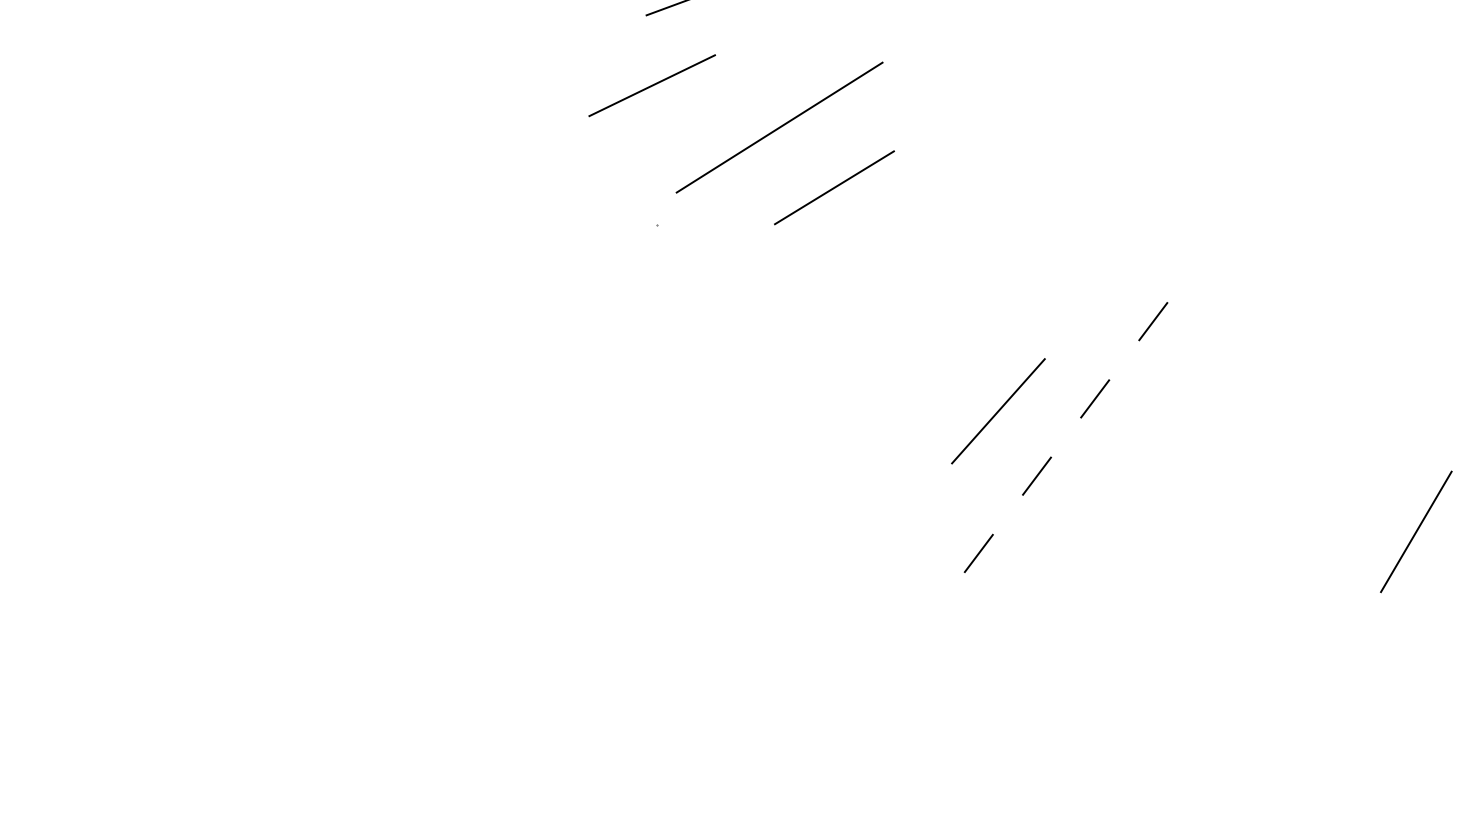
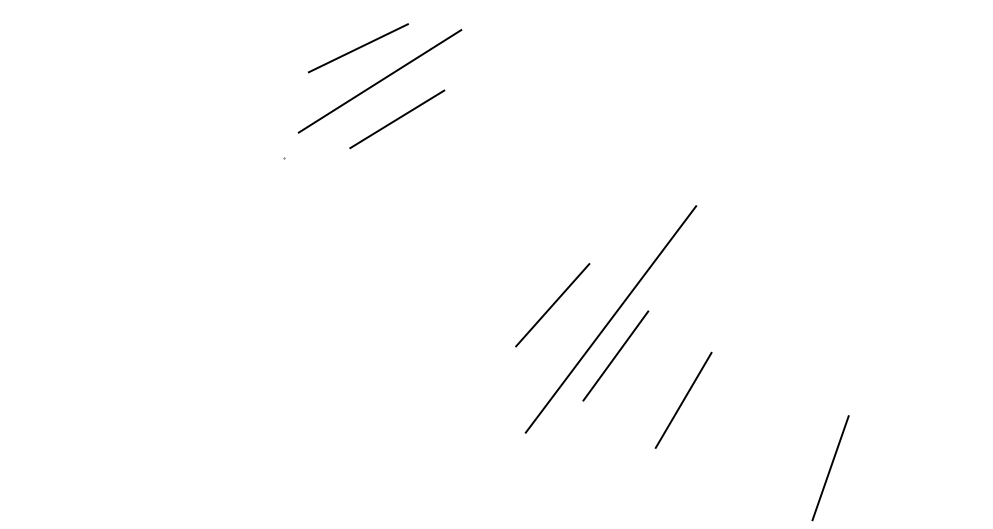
line: (651, 85) -> (357, 48), moved
line: (834, 187) -> (397, 119), moved
line: (1072, 429) -> (611, 319), dashed -> solid
line: (1078, 475) -> (615, 355), added
line: (1416, 531) -> (683, 400), moved
line: (1350, 617) -> (830, 467), added

